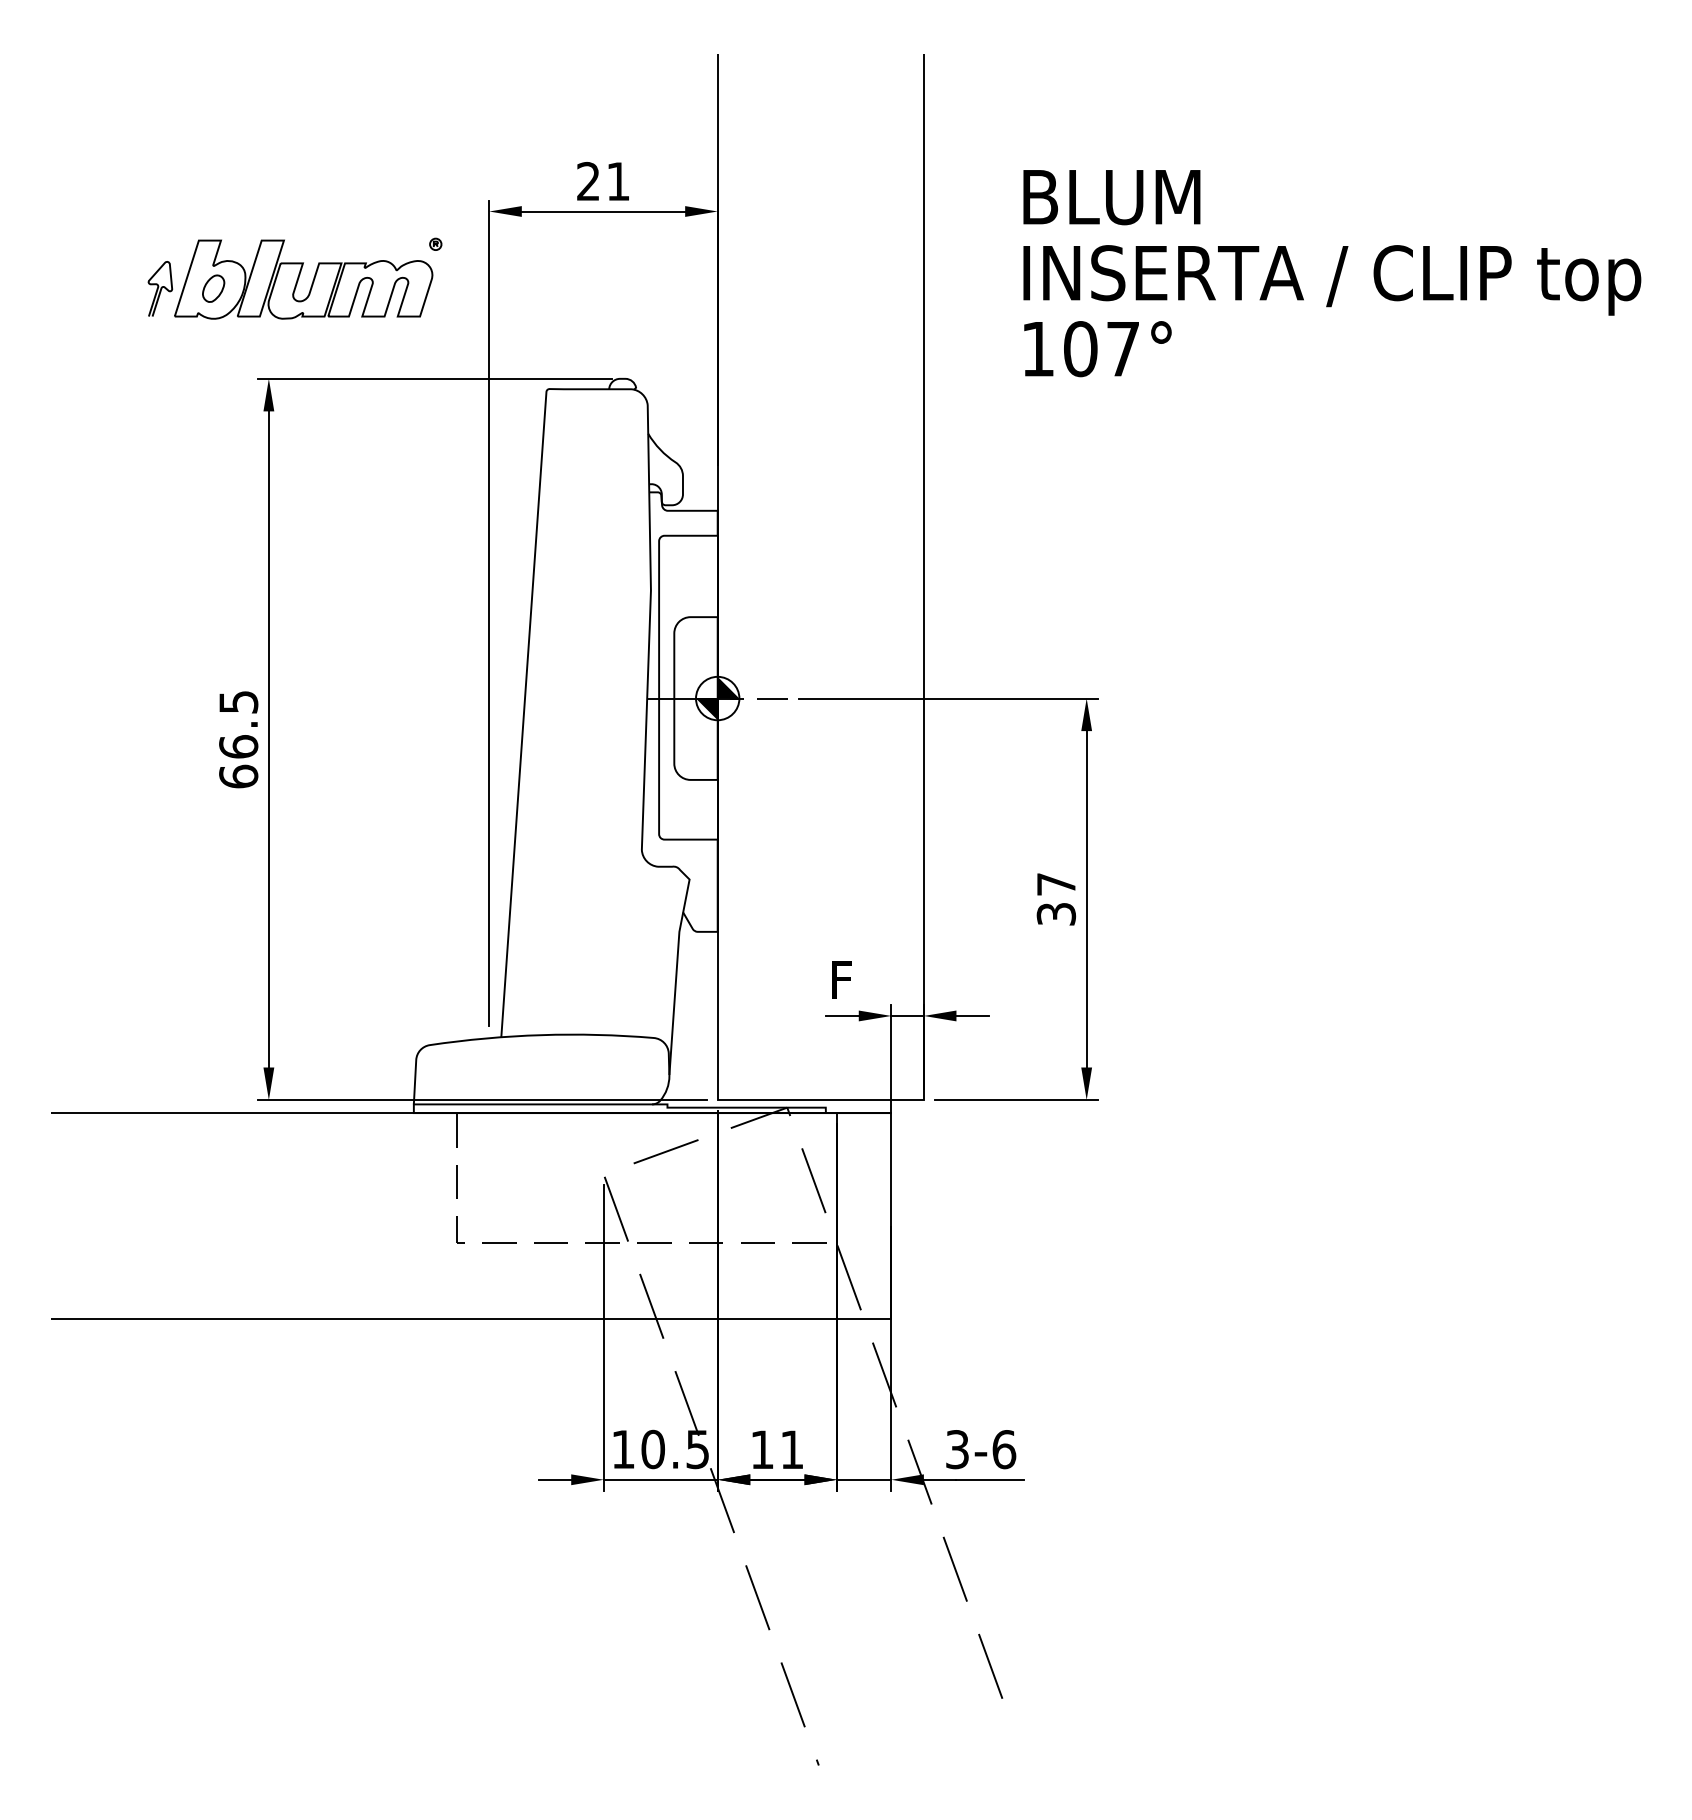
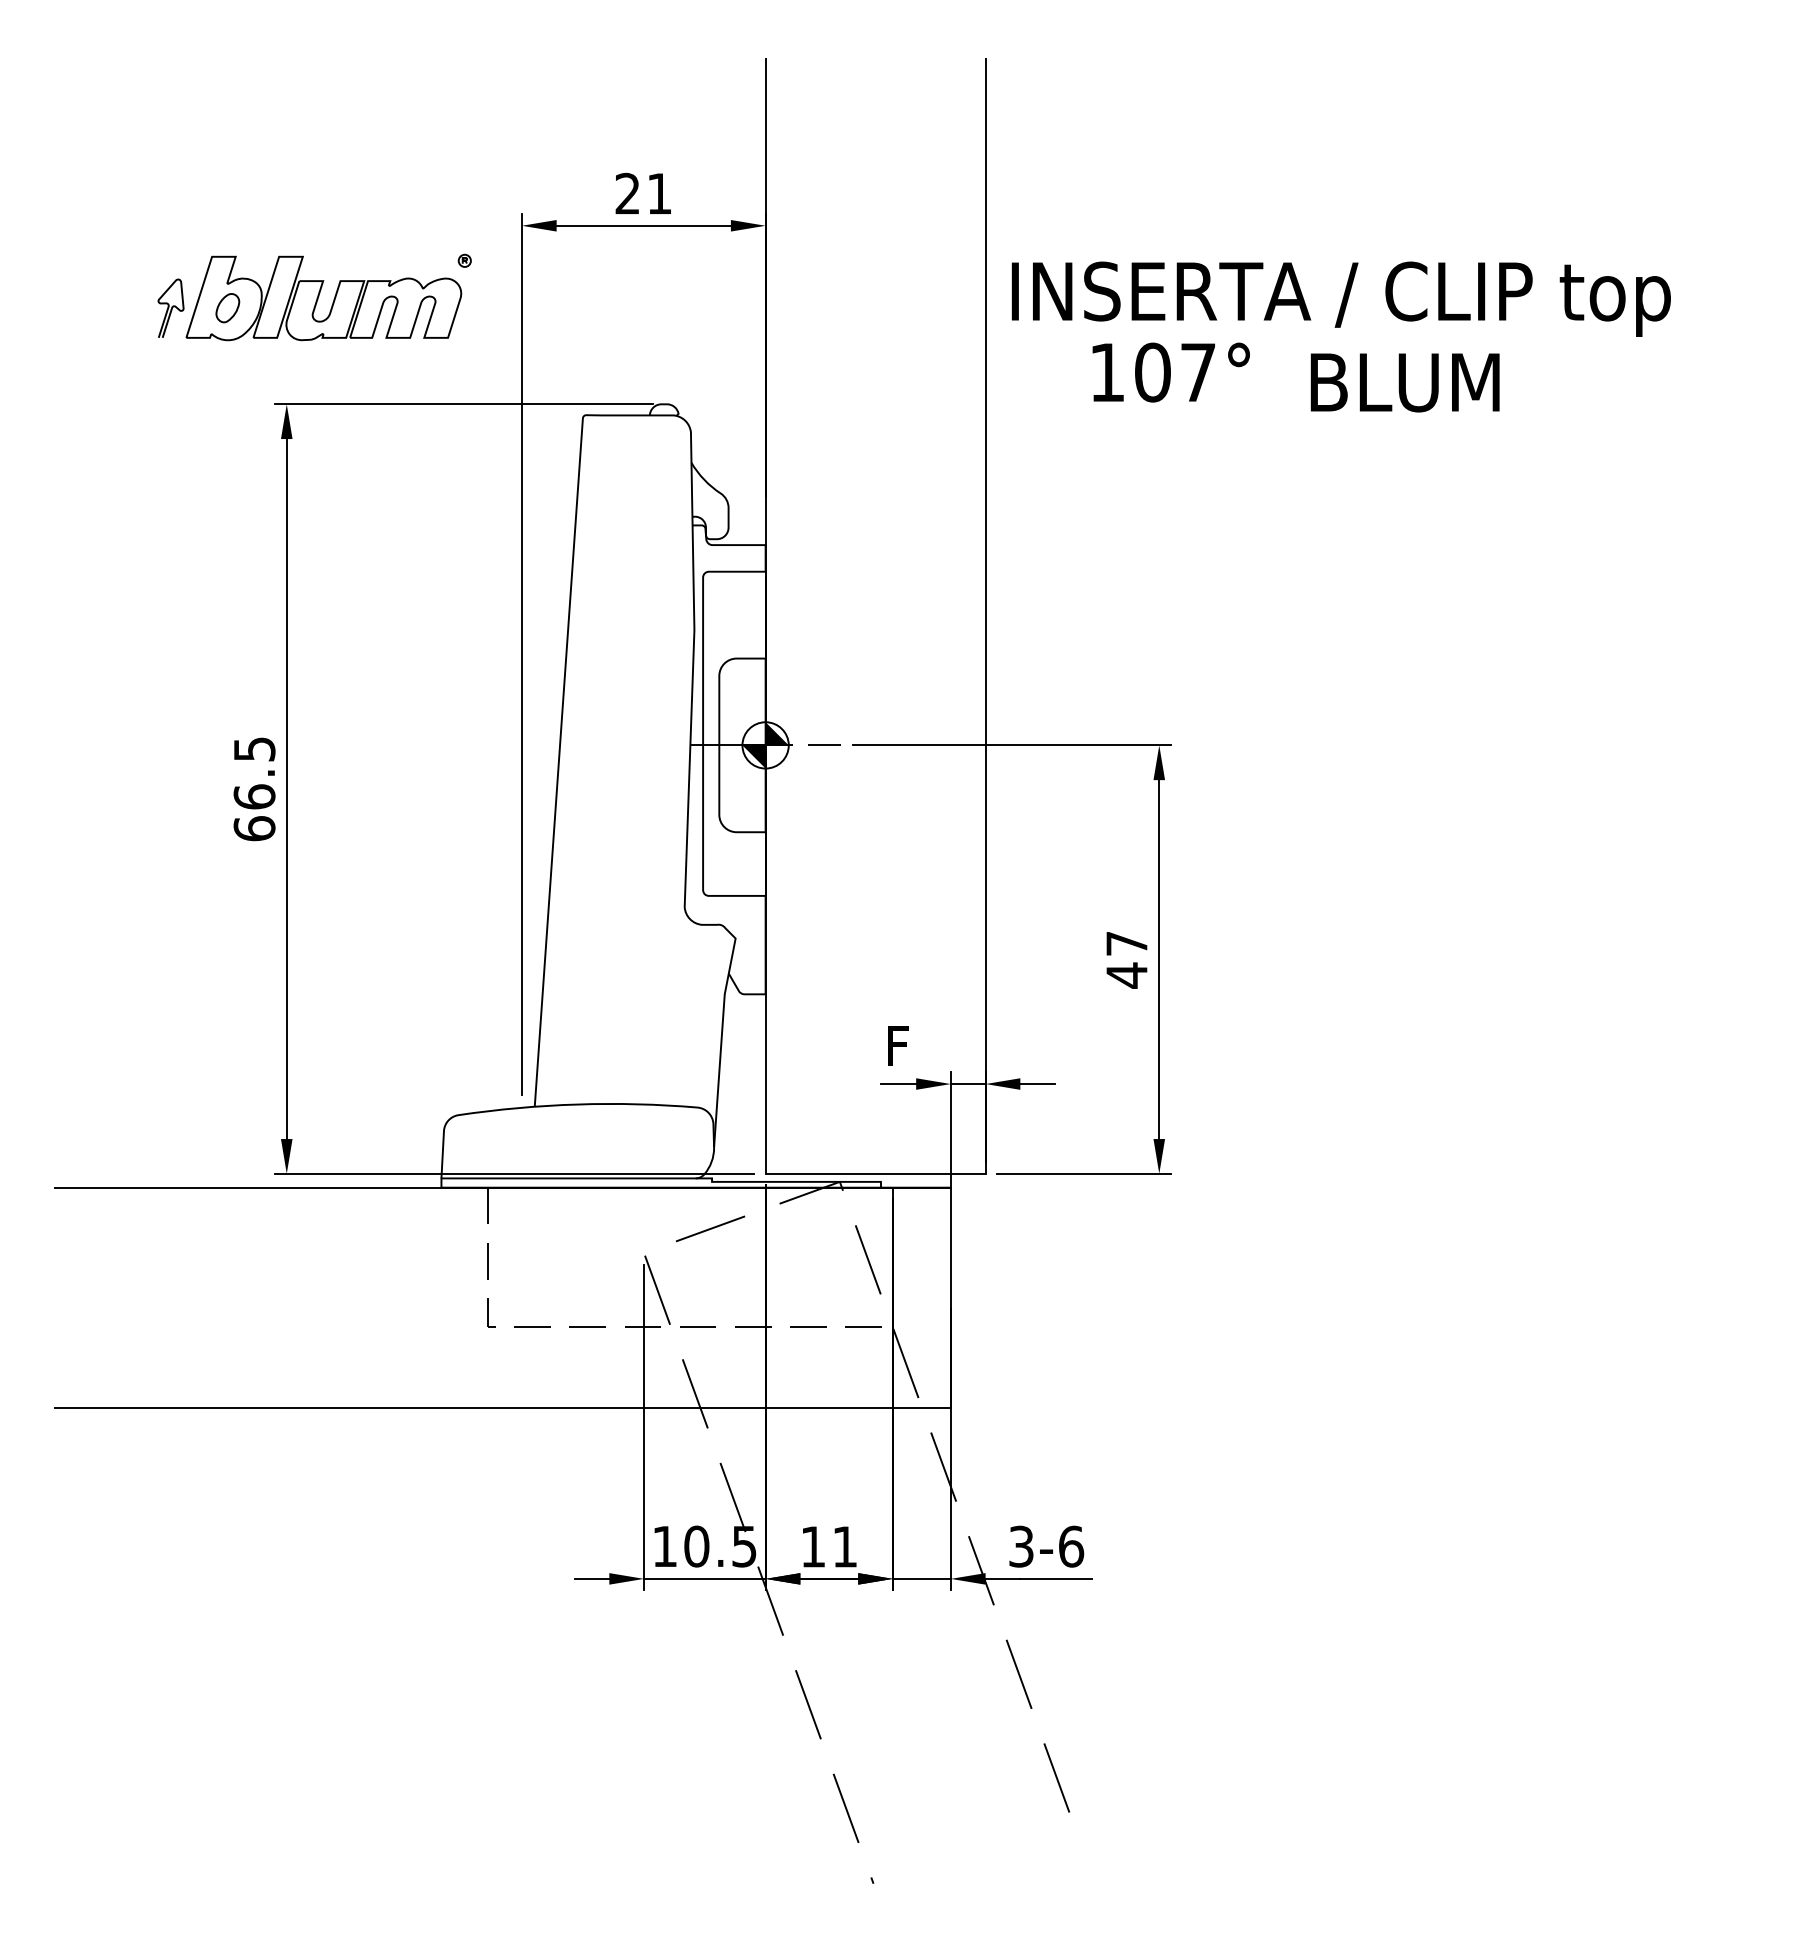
text: (1111, 197) -> (1404, 382), moved
text: (1331, 279) -> (1340, 298), moved
text: (1055, 914) -> (1126, 975), 37 -> 47

